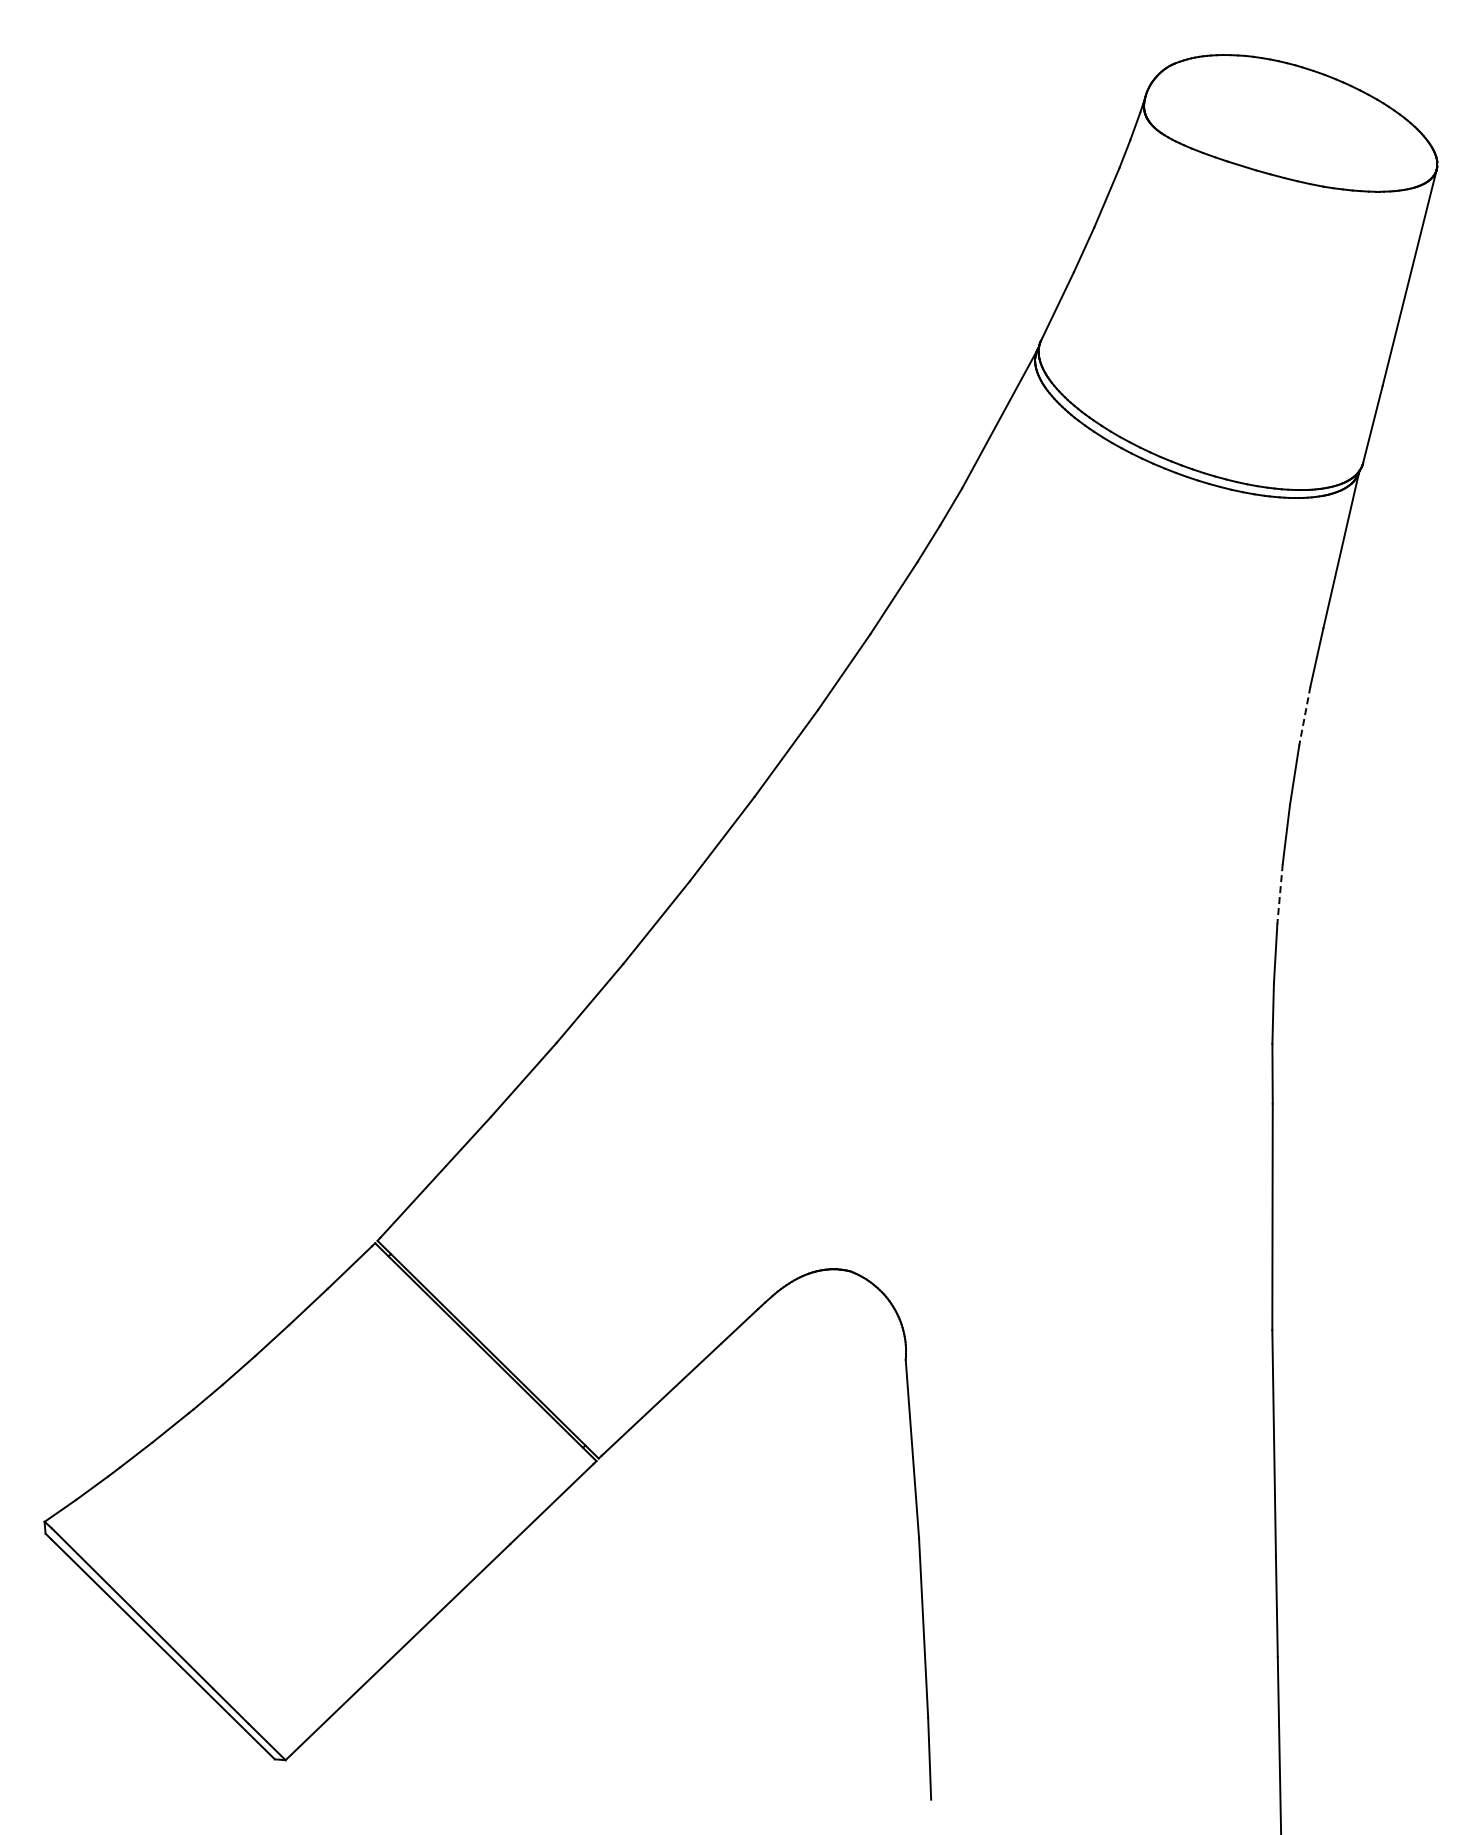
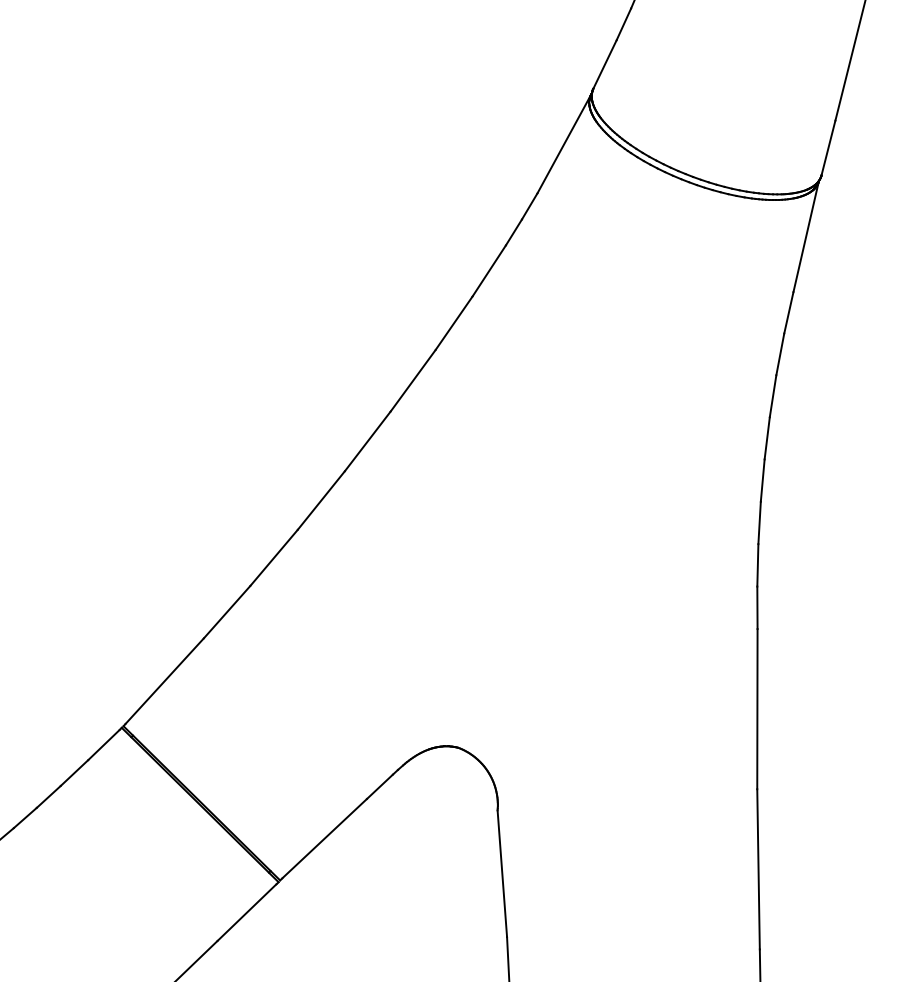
line: (1304, 716) -> (780, 354), dashed -> solid
line: (1280, 894) -> (763, 480), dashed -> solid

